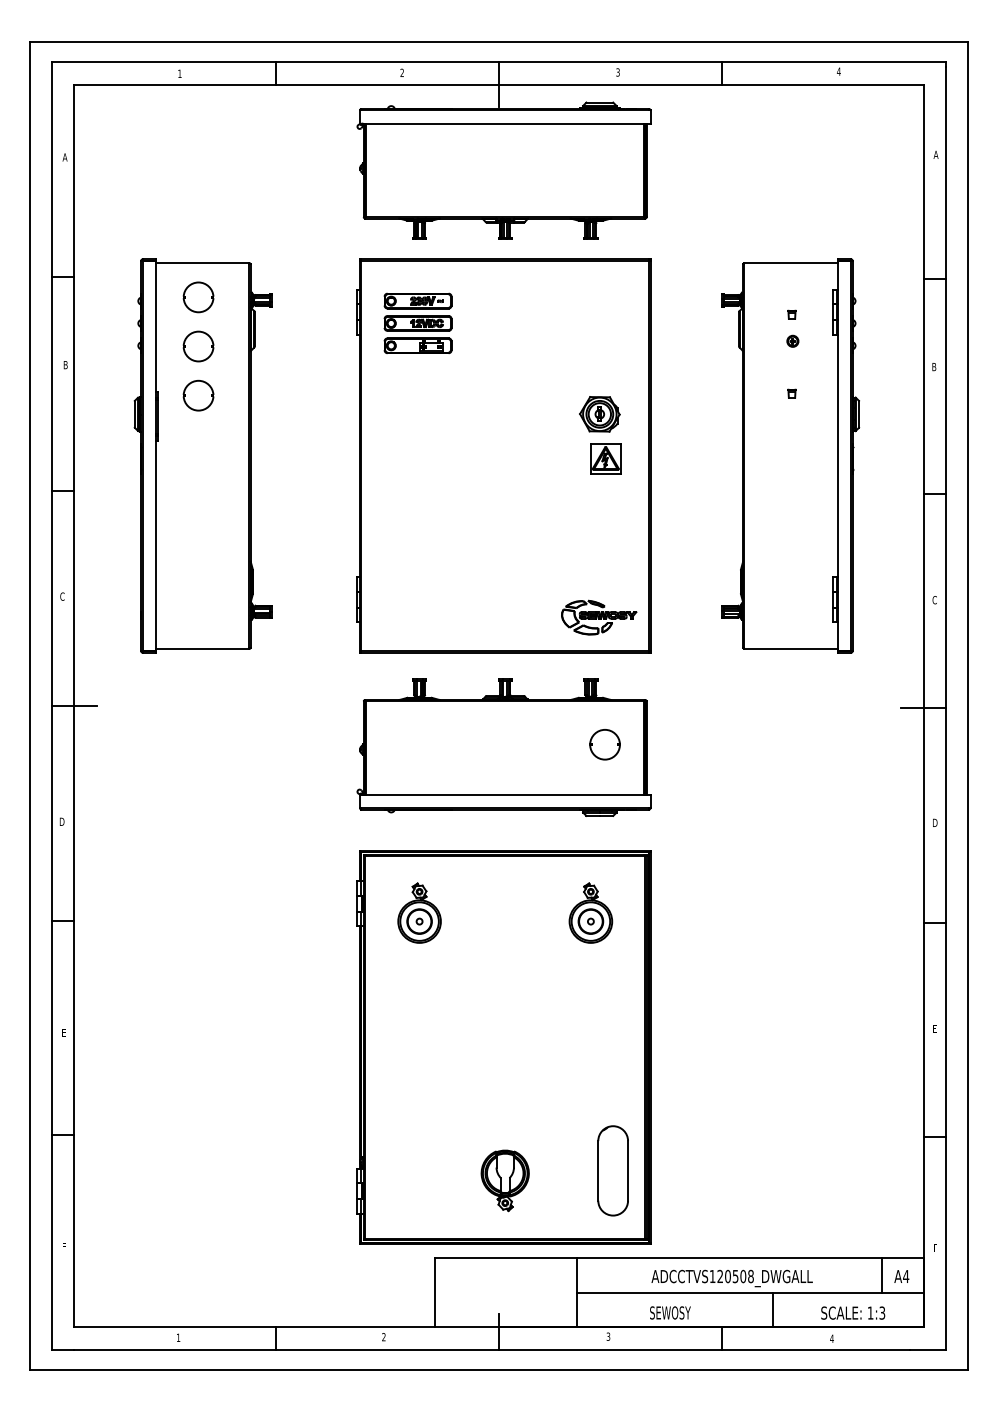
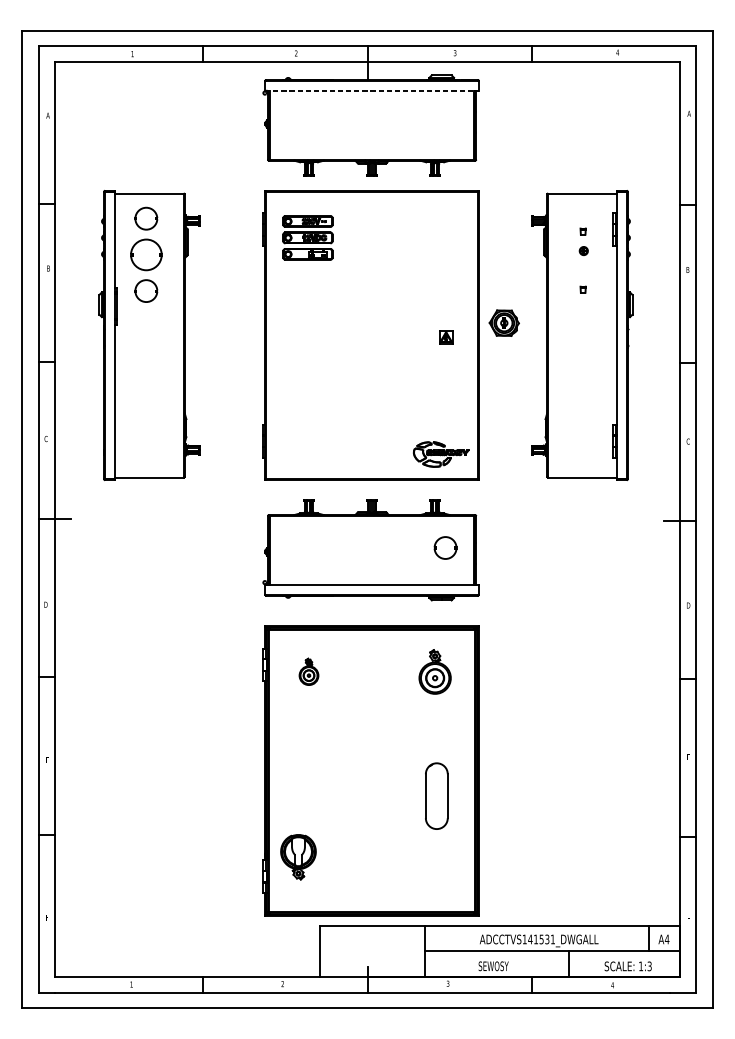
line: (505, 123) -> (372, 90), solid -> dashed
part: (198, 346) -> (146, 254), size x1.4
part: (599, 414) -> (504, 323), moved
part: (605, 458) -> (445, 337), size x0.6
part: (419, 912) -> (308, 671), size x0.6
part: (612, 1170) -> (436, 795), moved
part: (504, 1180) -> (297, 857), moved
text: (735, 1276) -> (541, 939), ADCCTVS120508_DWGALL -> ADCCTVS141531_DWGALL

